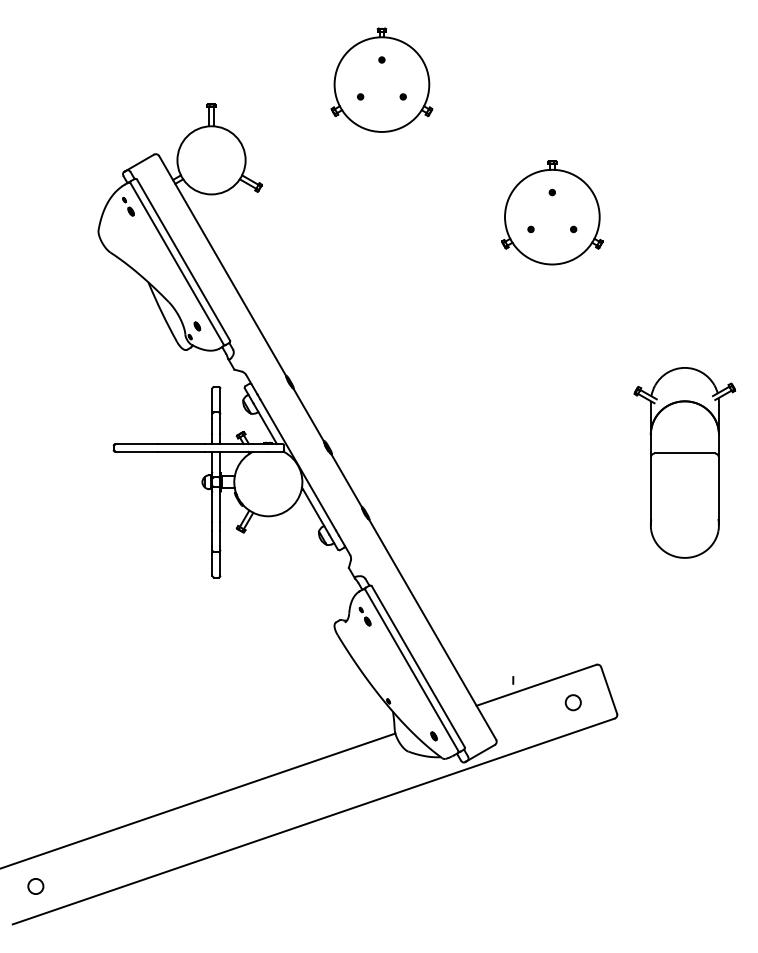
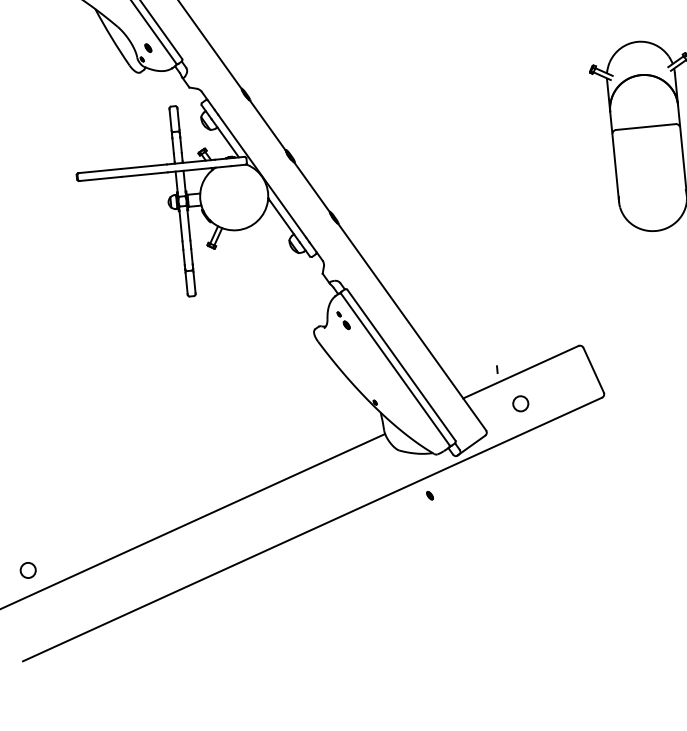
circle: (572, 702) -> (519, 403), moved
part: (433, 736) -> (429, 495), moved
circle: (35, 886) -> (27, 570), moved

